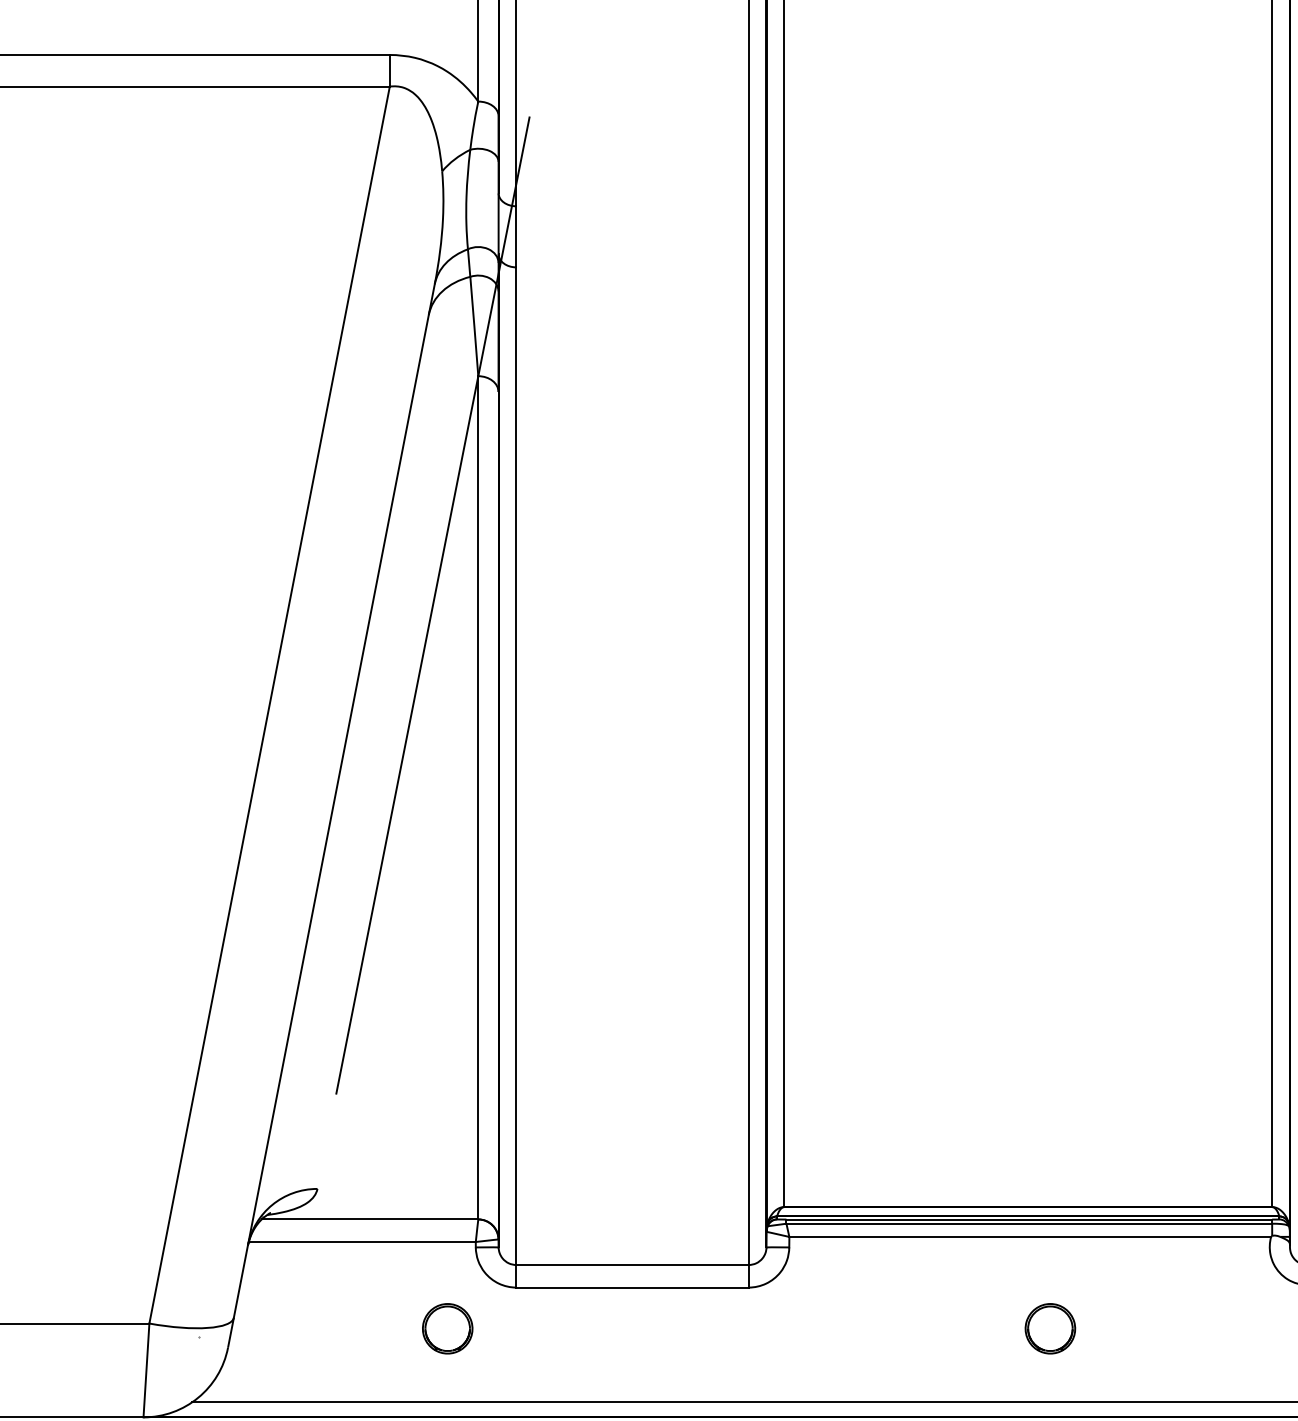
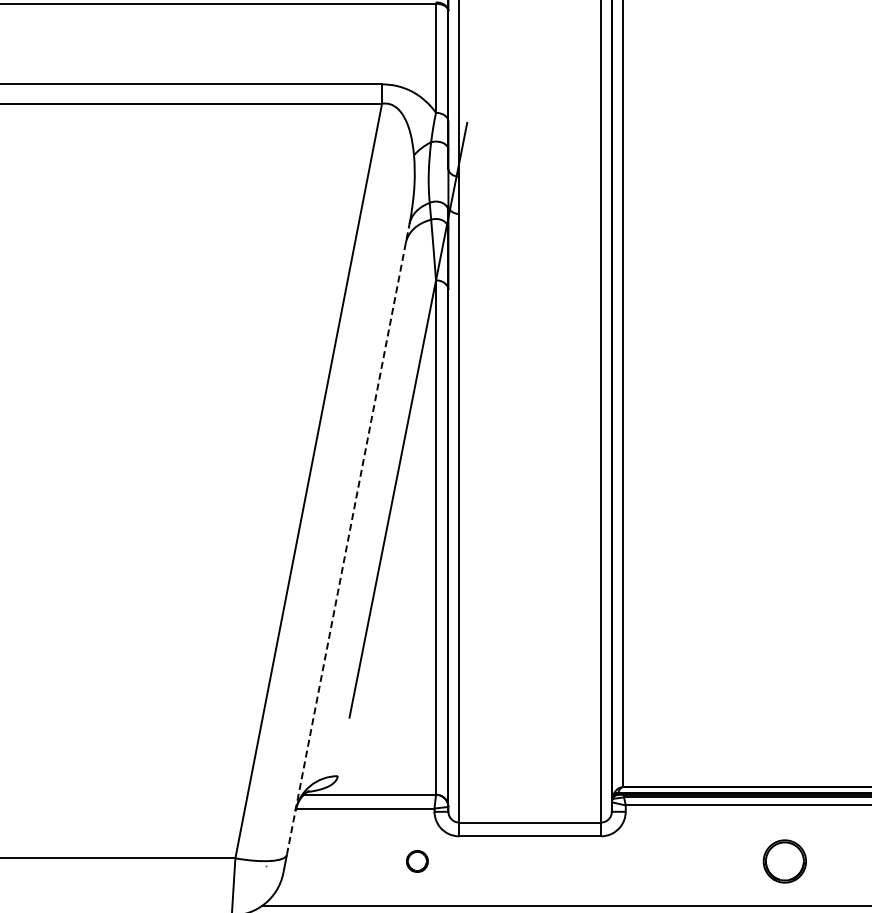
line: (334, 799) -> (348, 538), solid -> dashed
part: (447, 1328) -> (417, 861), size x0.7
part: (1051, 1328) -> (785, 861), size x1.4

